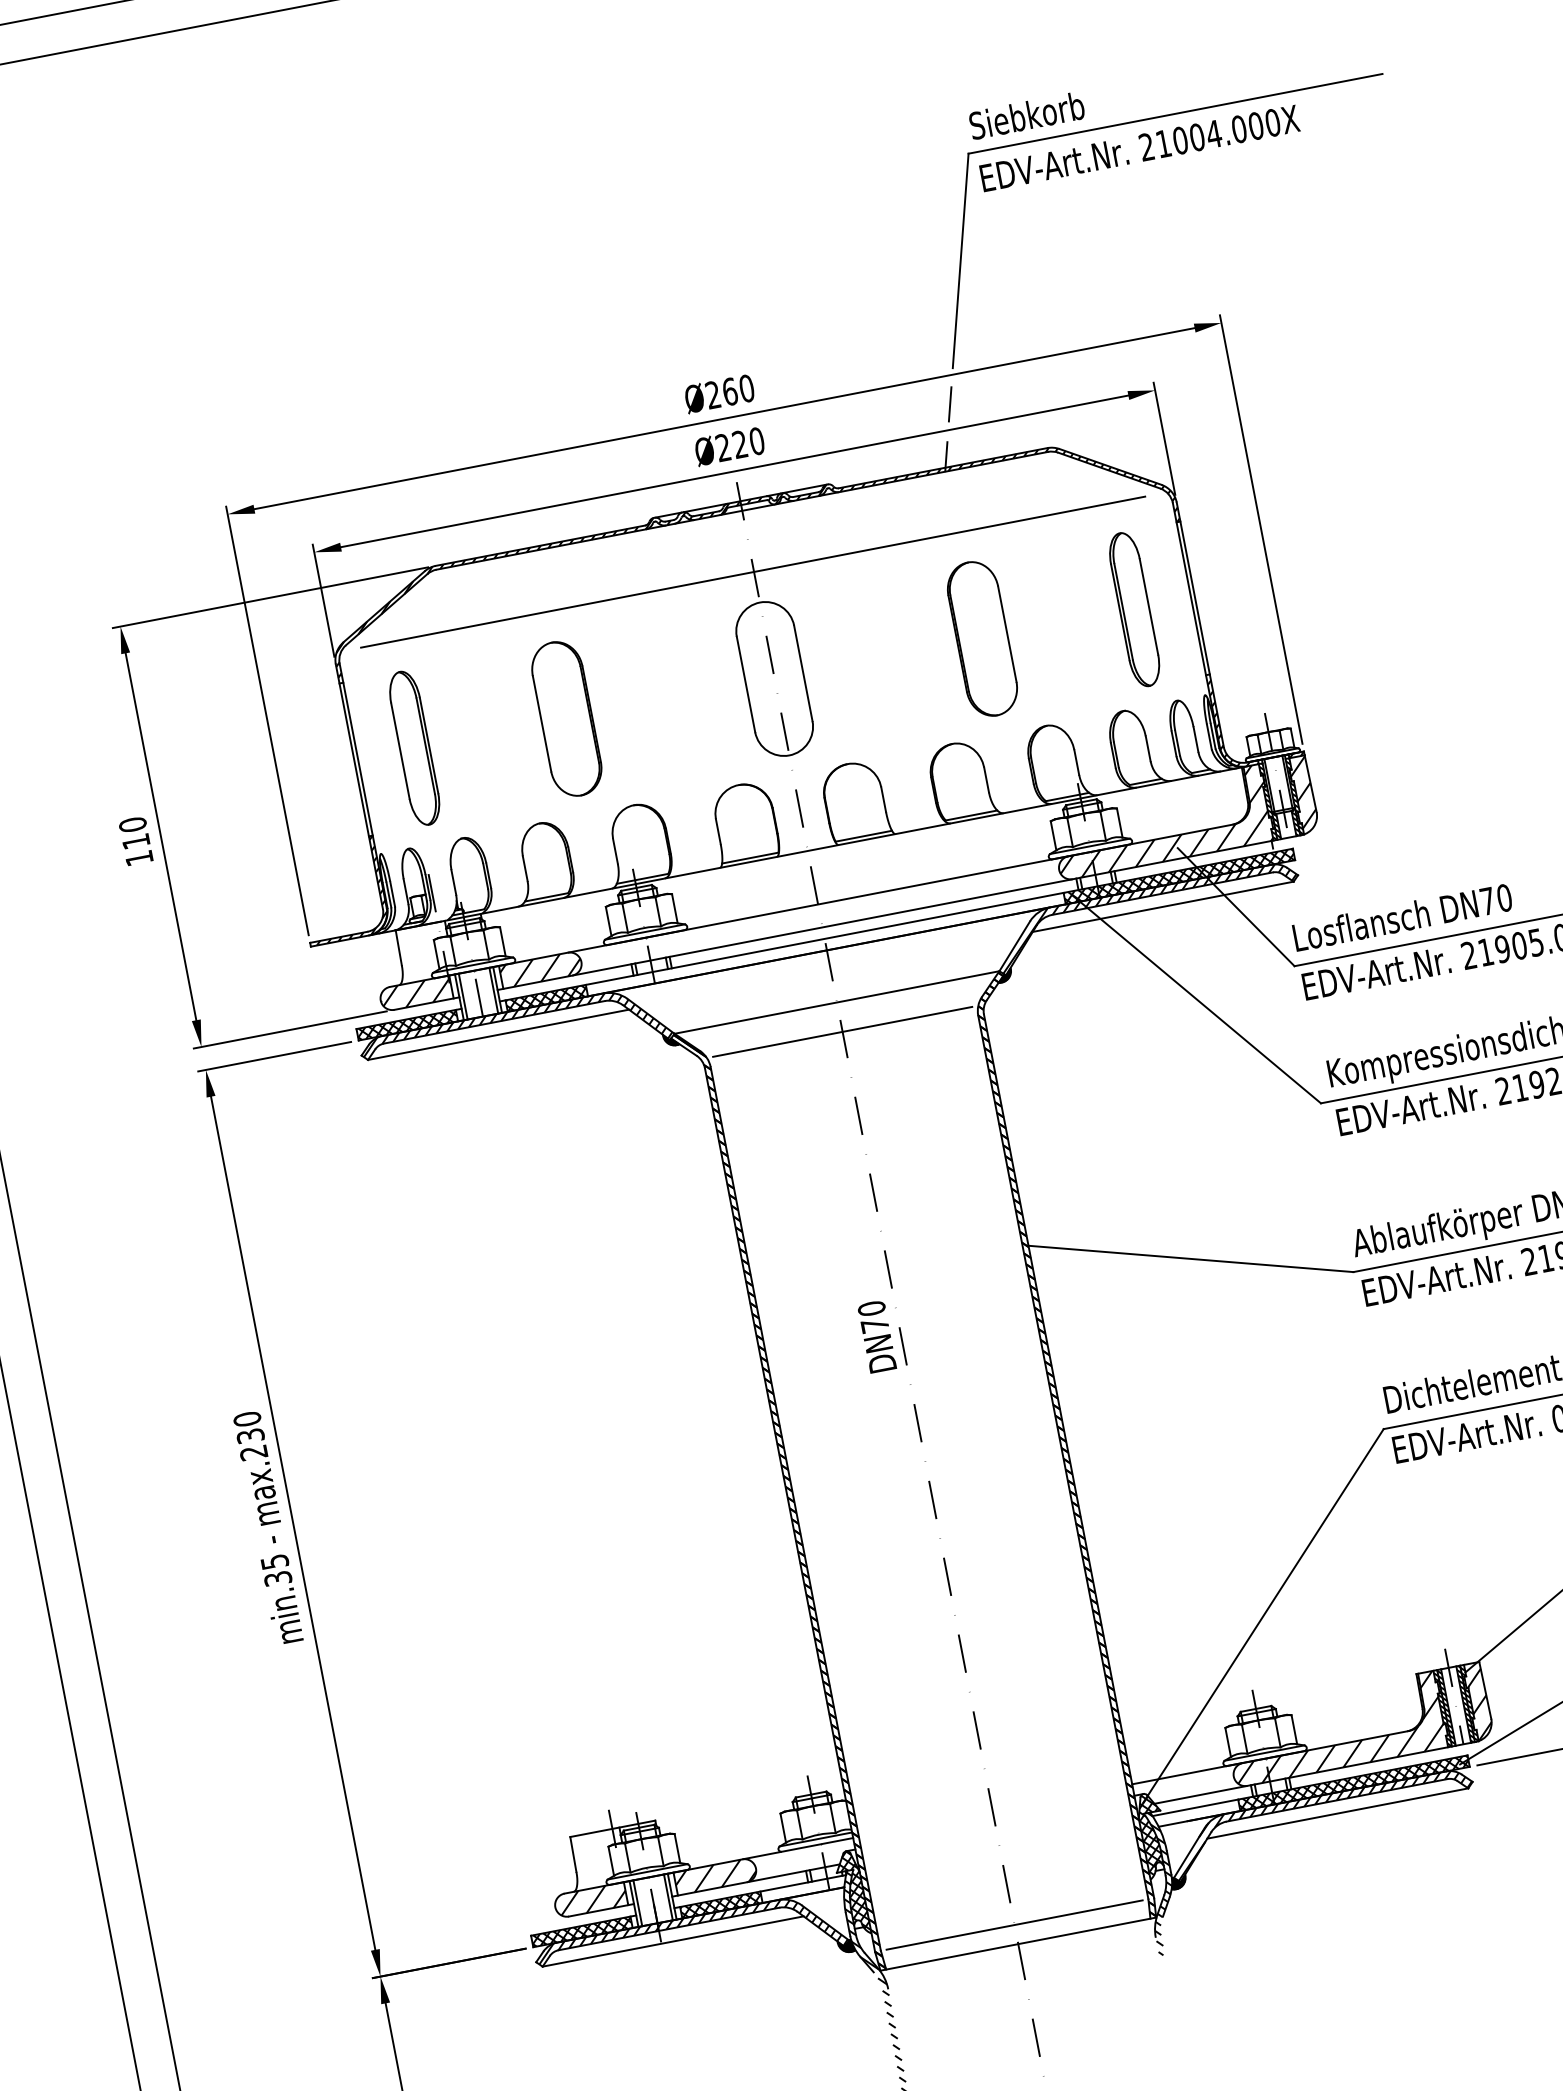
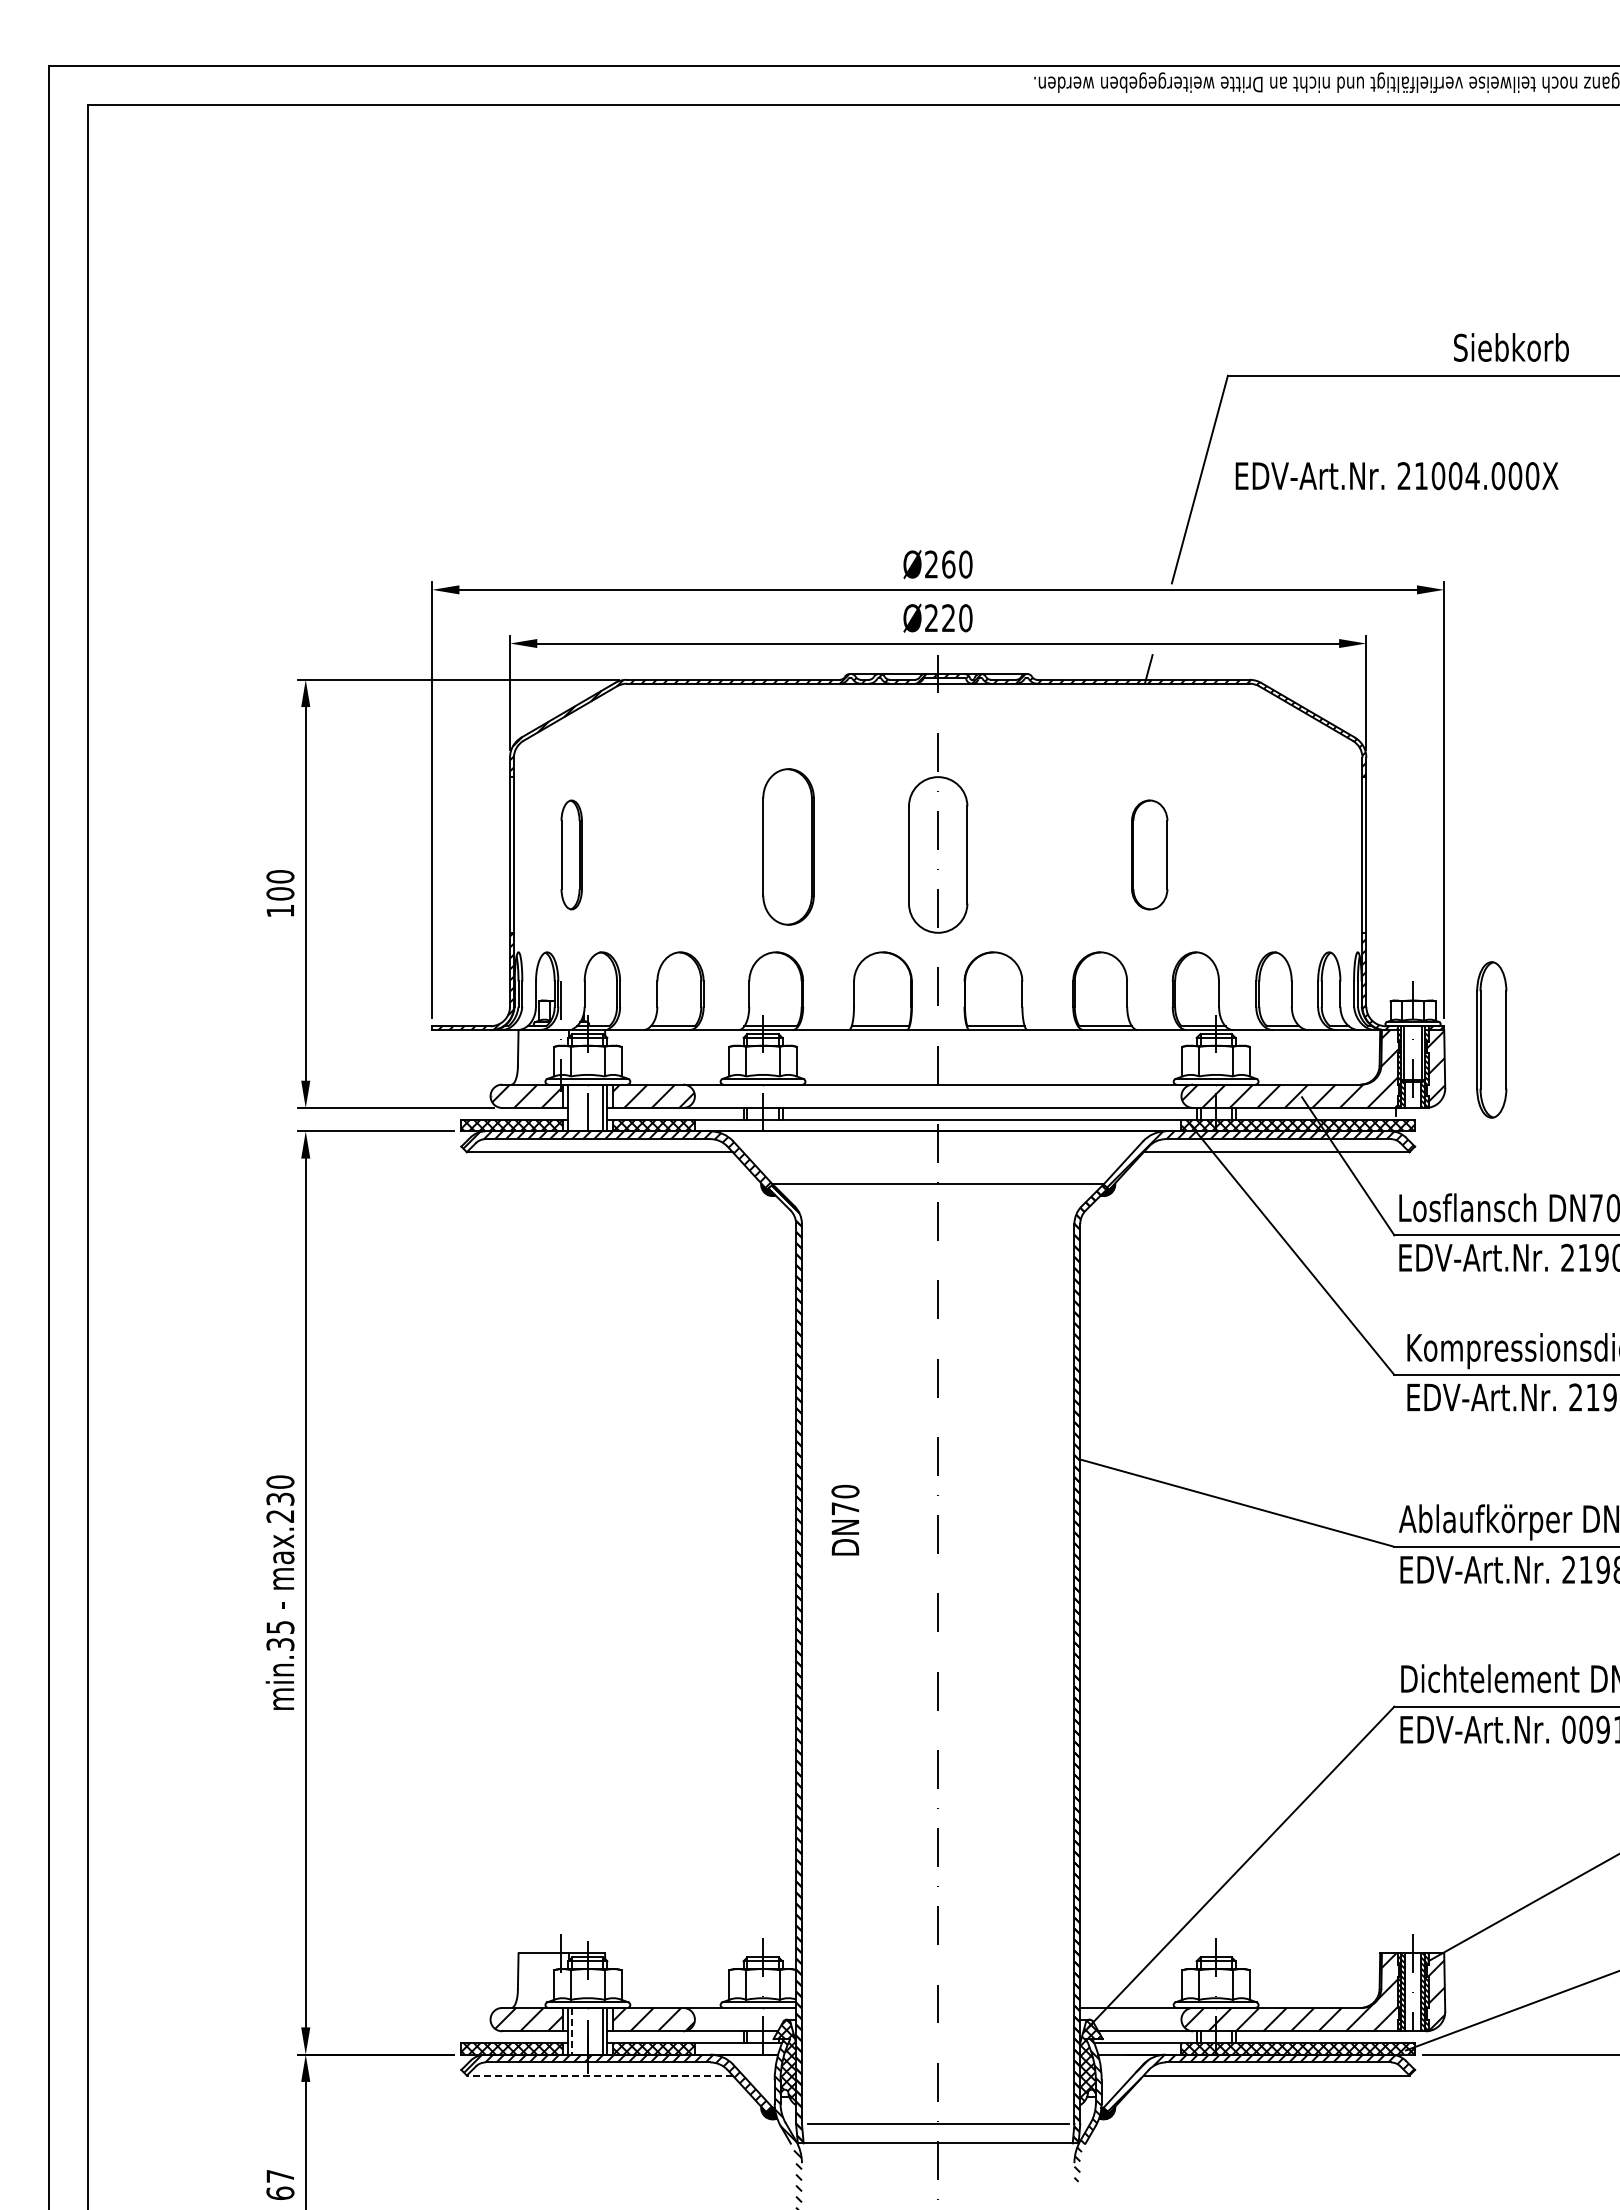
text: (1027, 115) -> (1511, 347), moved
text: (1139, 148) -> (1396, 476), moved
line: (950, 404) -> (1162, 618), removed
line: (752, 571) -> (936, 745), removed
part: (1134, 609) -> (1491, 1039), moved
part: (982, 638) -> (1149, 854), size x0.7
part: (566, 718) -> (788, 846), moved
part: (414, 747) -> (571, 854), size x0.7
text: (136, 841) -> (280, 893), 110 -> 100
line: (463, 996) -> (572, 1107), removed
line: (842, 1031) -> (938, 1214), removed
text: (877, 1336) -> (845, 1519), moved
line: (638, 1903) -> (572, 2031), solid -> dashed
line: (672, 1941) -> (599, 2075), solid -> dashed

